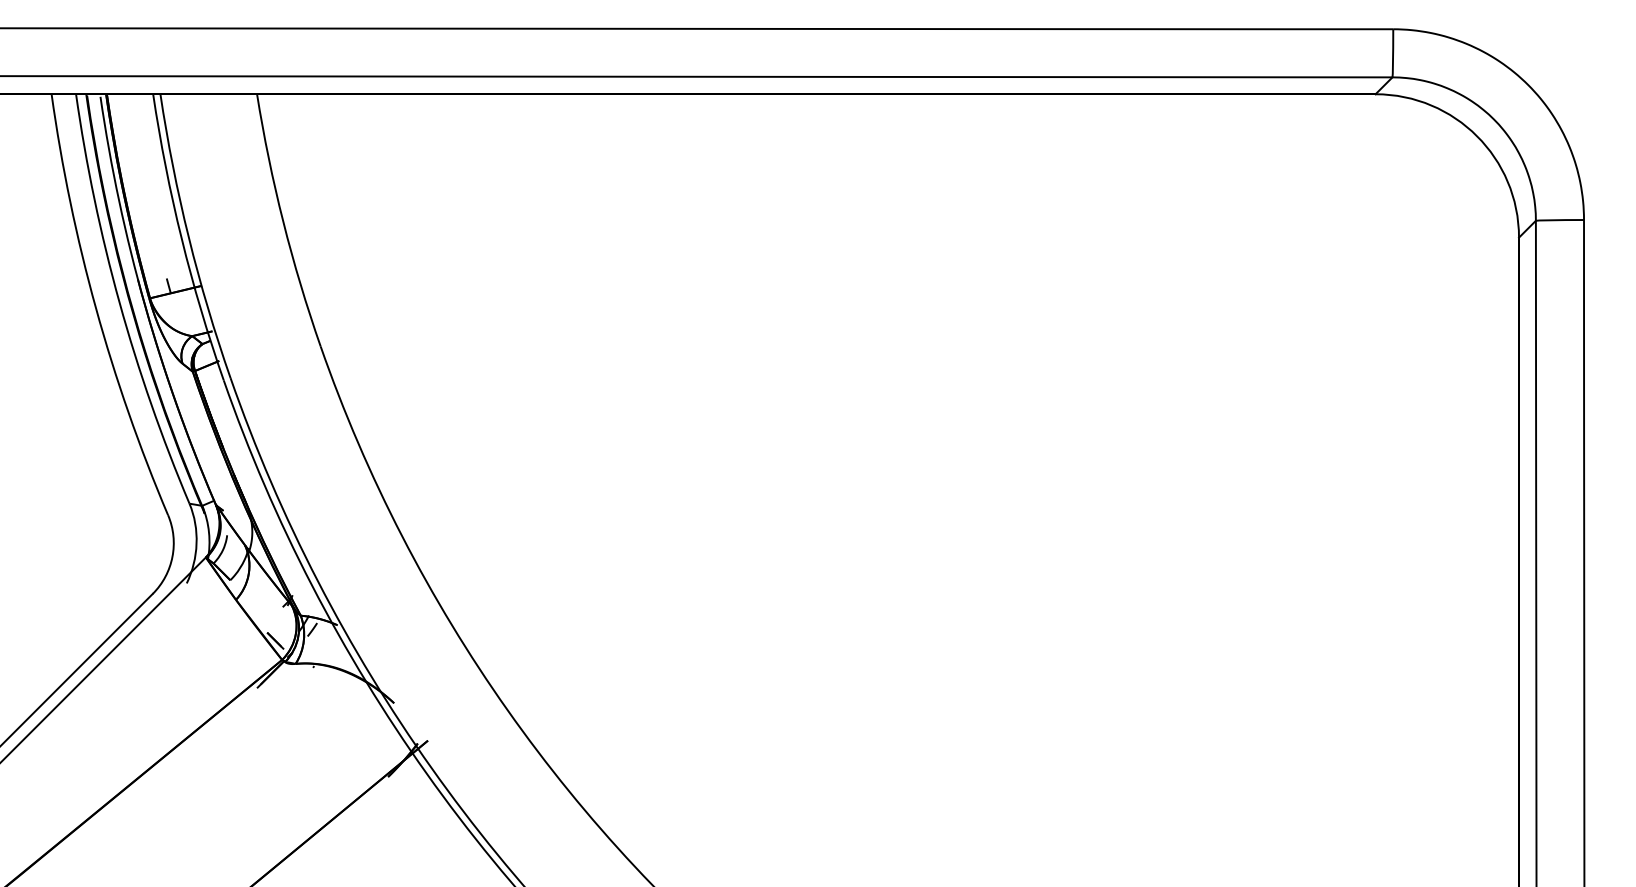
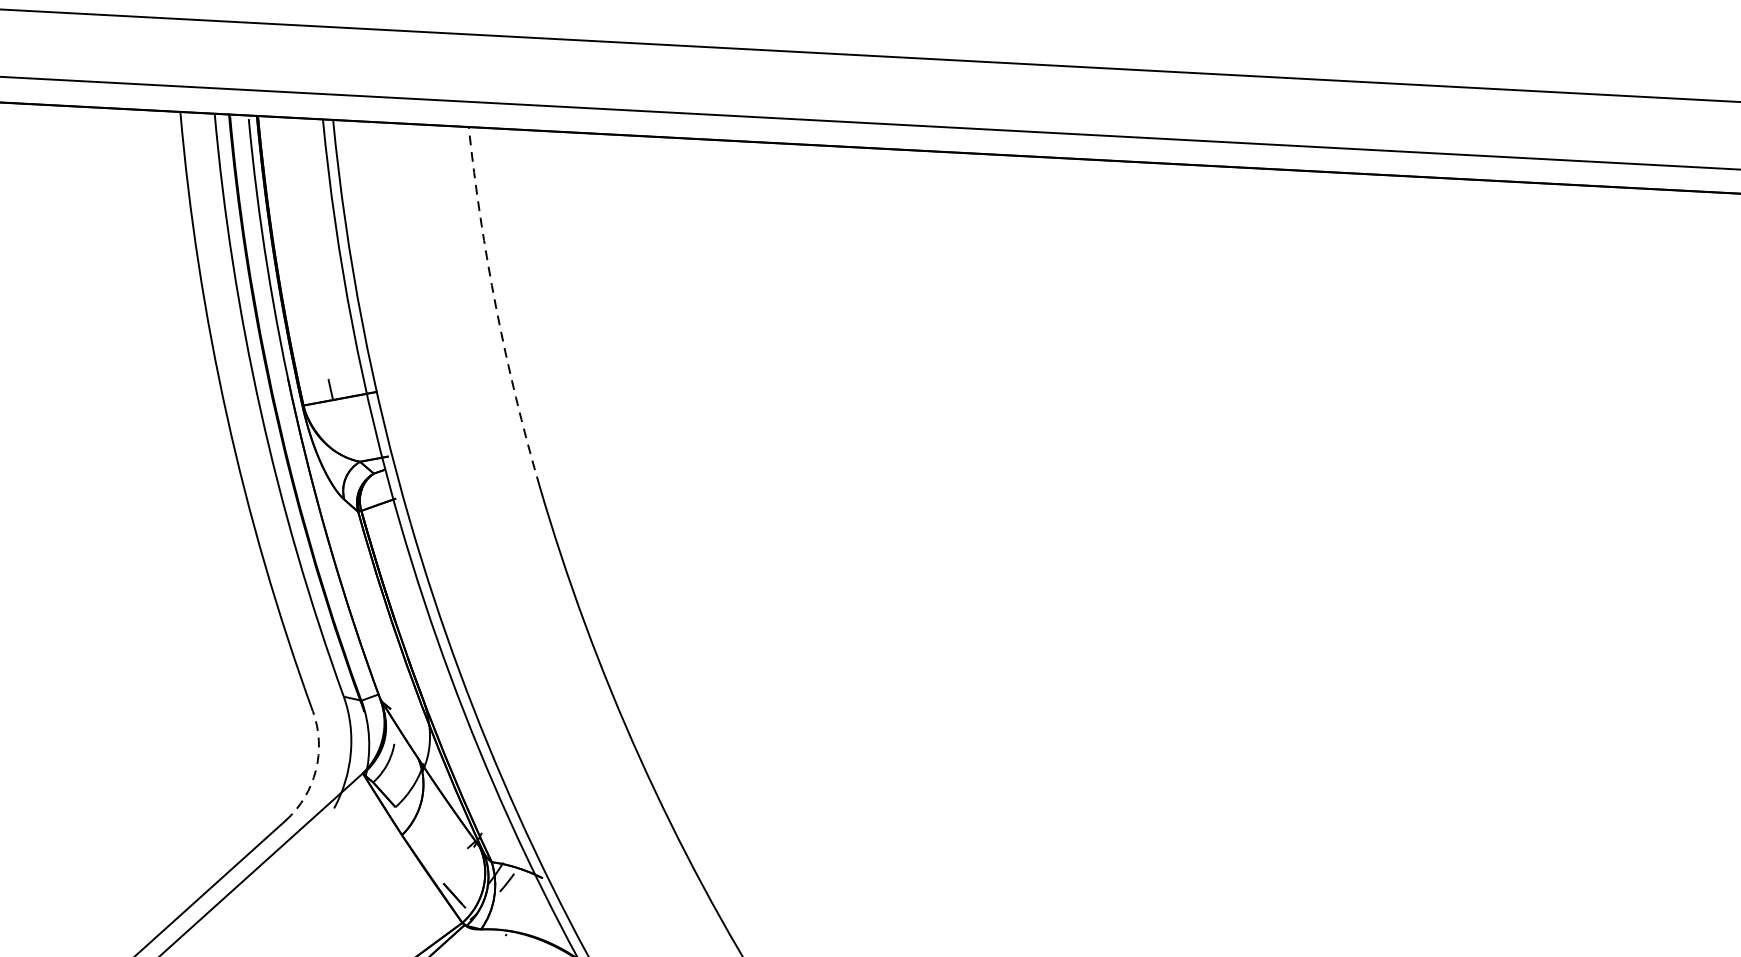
arc: (283, 221) -> (496, 307), solid -> dashed
arc: (172, 556) -> (316, 769), solid -> dashed

